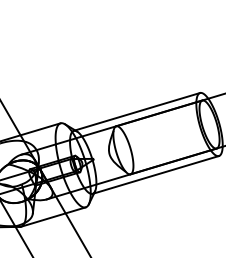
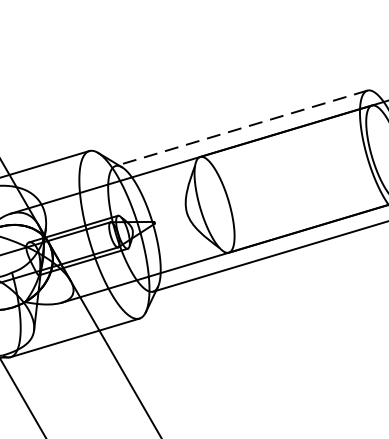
line: (136, 111) -> (240, 127), solid -> dashed

